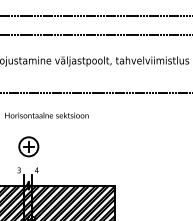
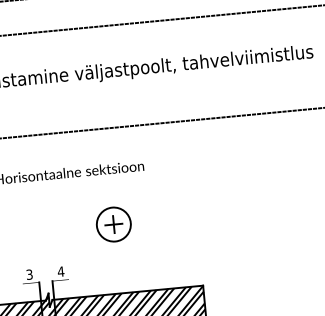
part: (28, 146) -> (113, 224), moved

